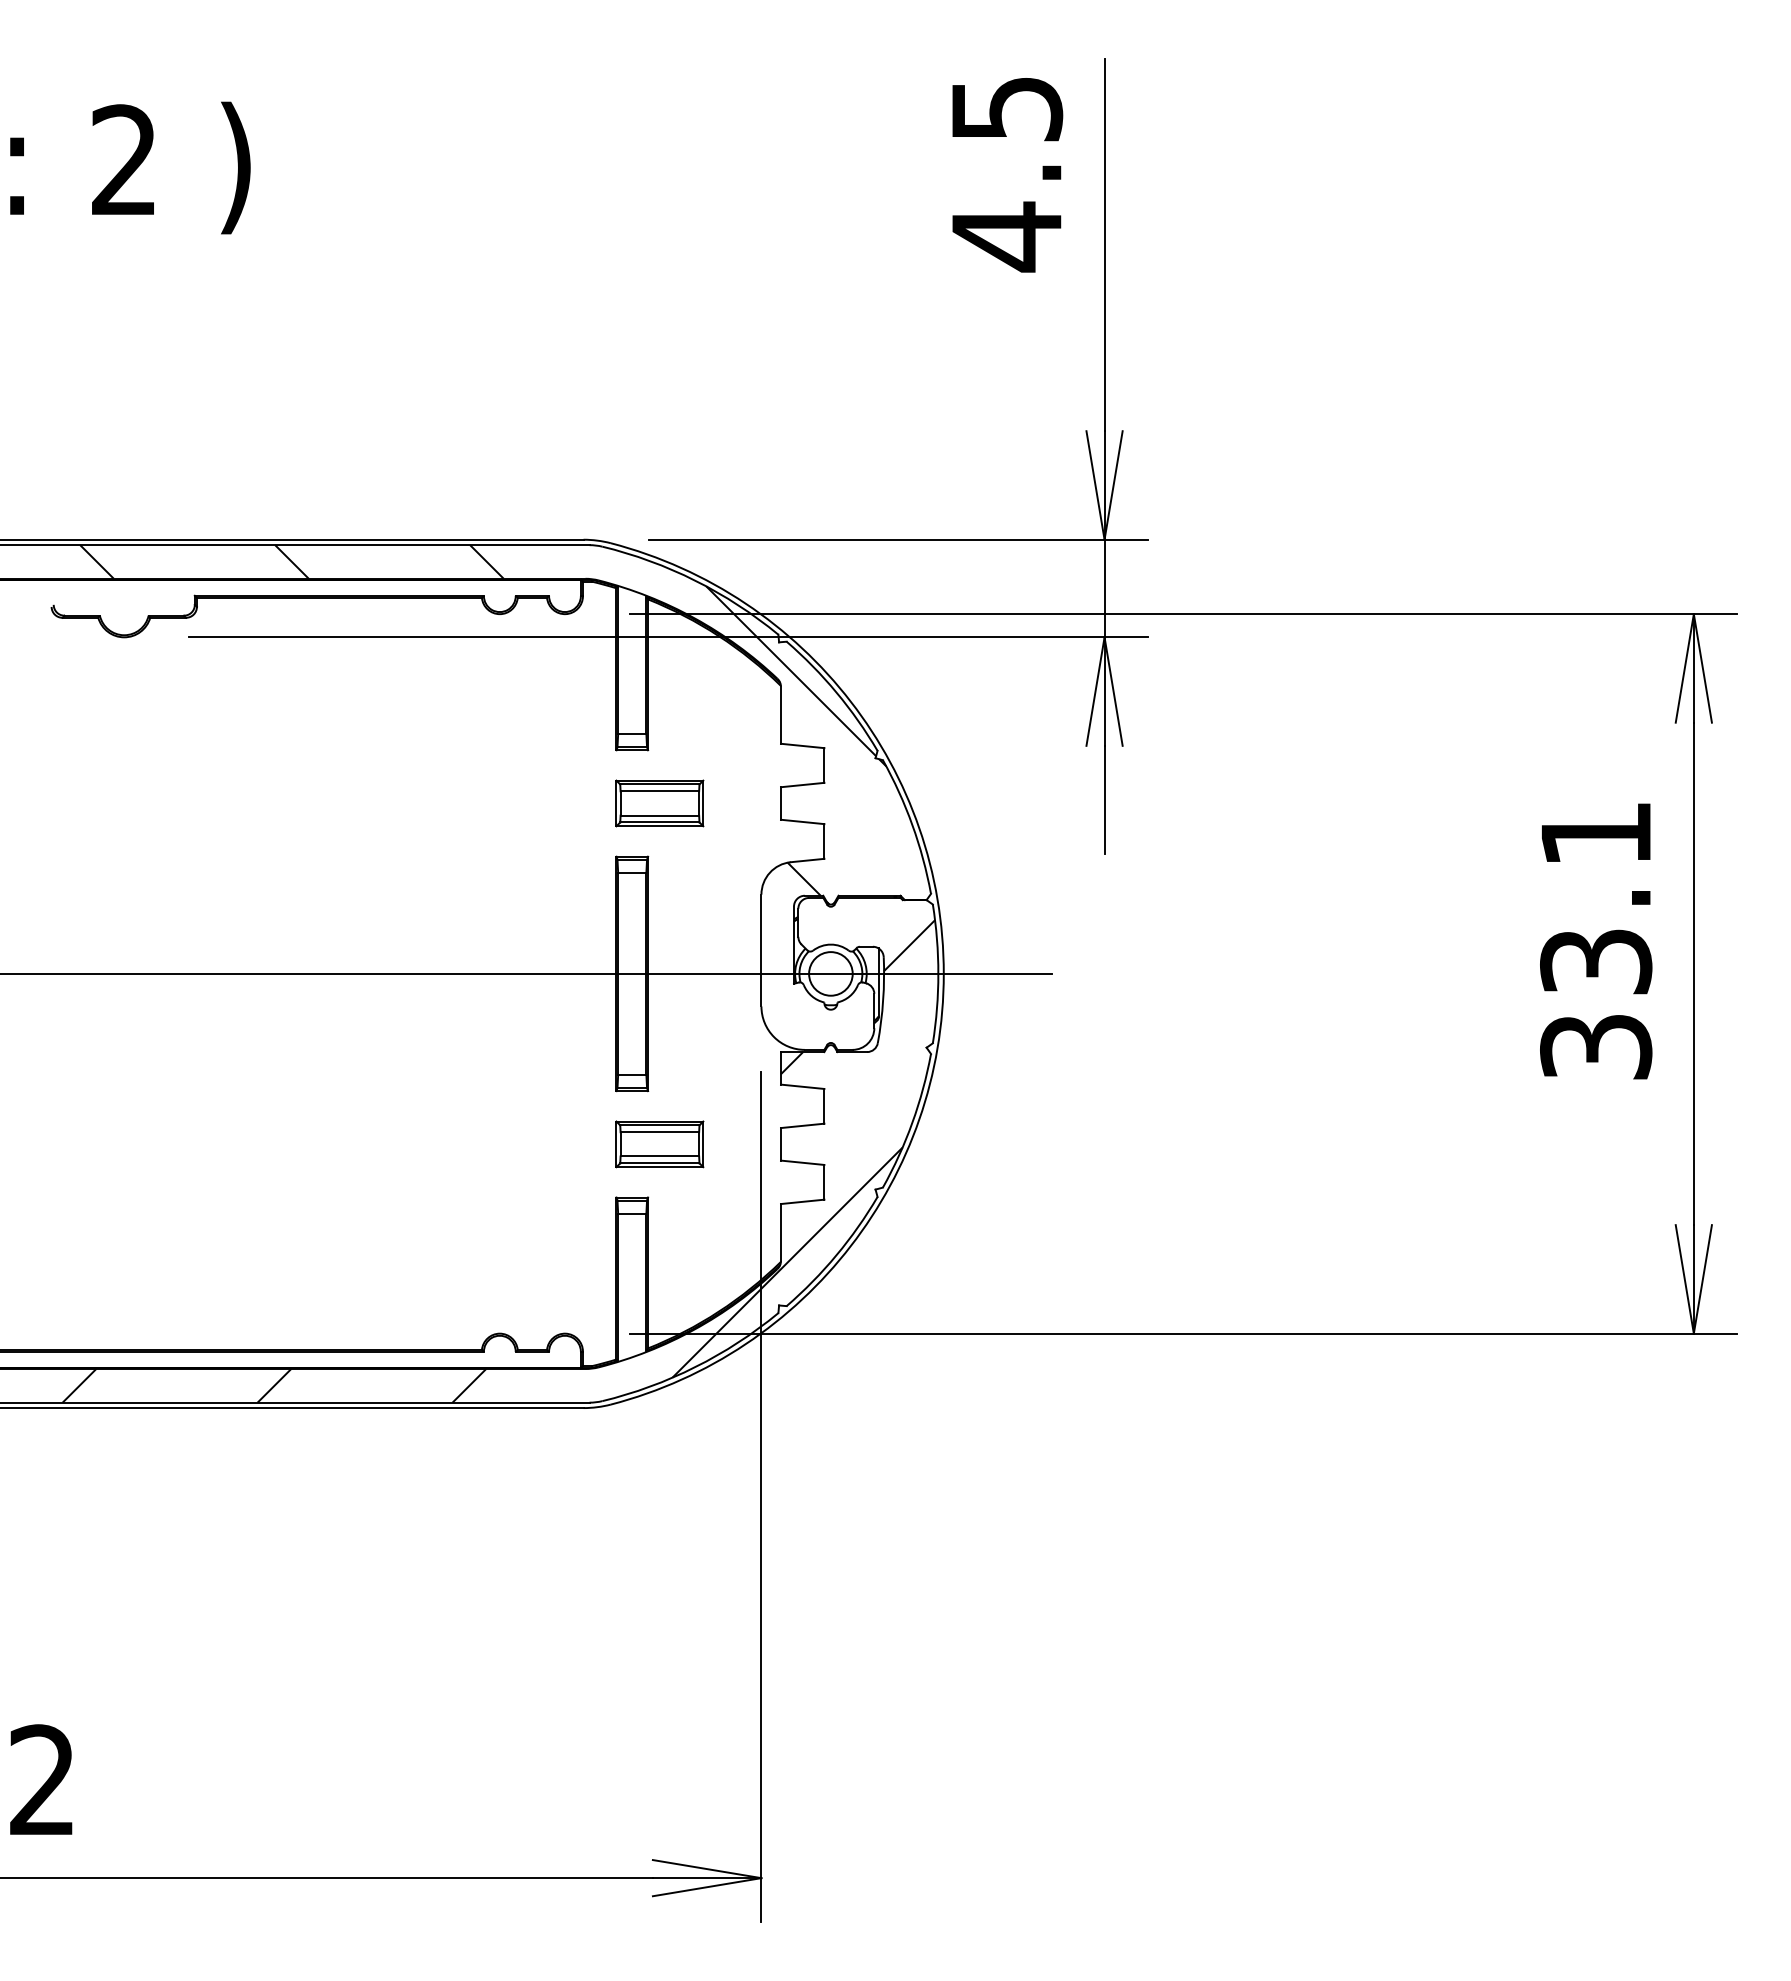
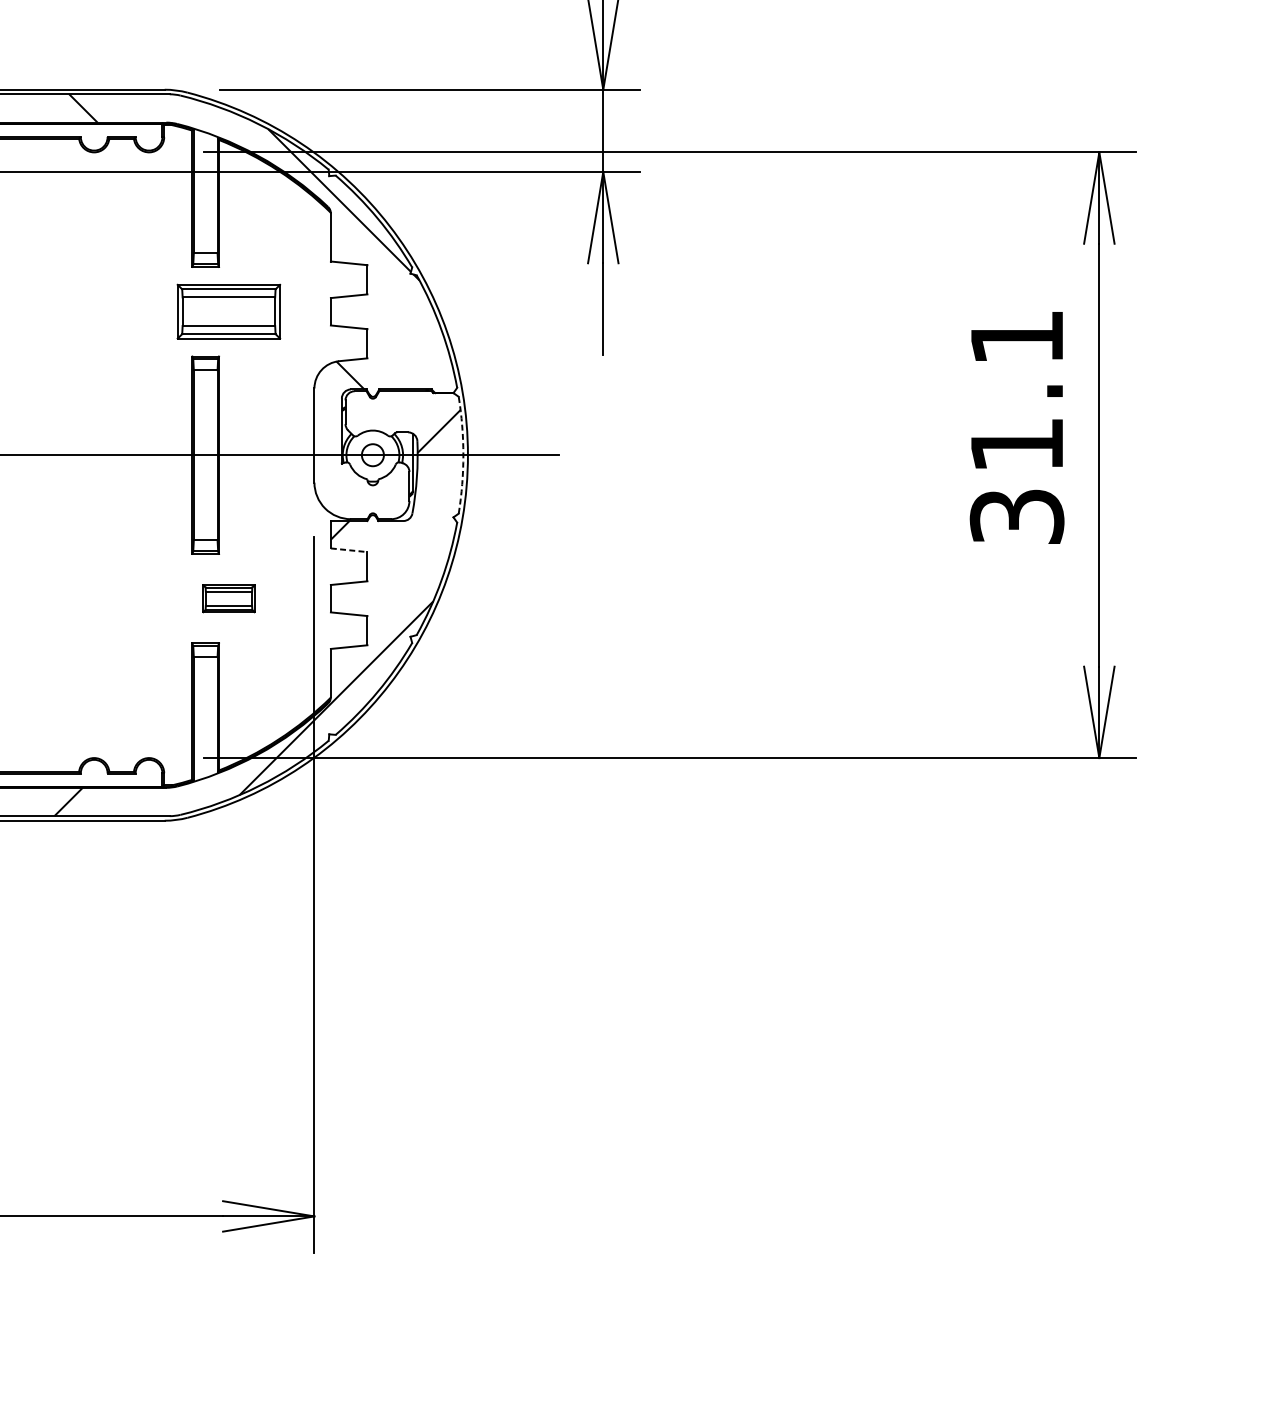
part: (659, 803) -> (228, 311), size x1.4
text: (1596, 961) -> (1017, 444), 33.1 -> 31.1
circle: (830, 973) -> (372, 454), size x0.6
arc: (938, 973) -> (463, 454), solid -> dashed
line: (802, 1086) -> (349, 550), solid -> dashed
part: (659, 1144) -> (228, 598), size x0.7

